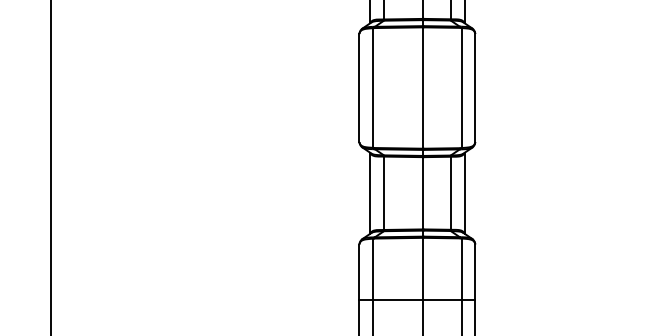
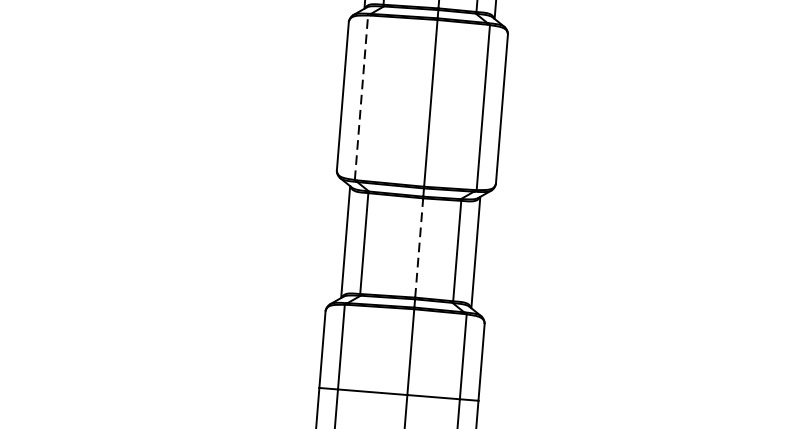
line: (373, 88) -> (362, 98), solid -> dashed
line: (423, 192) -> (419, 246), solid -> dashed

